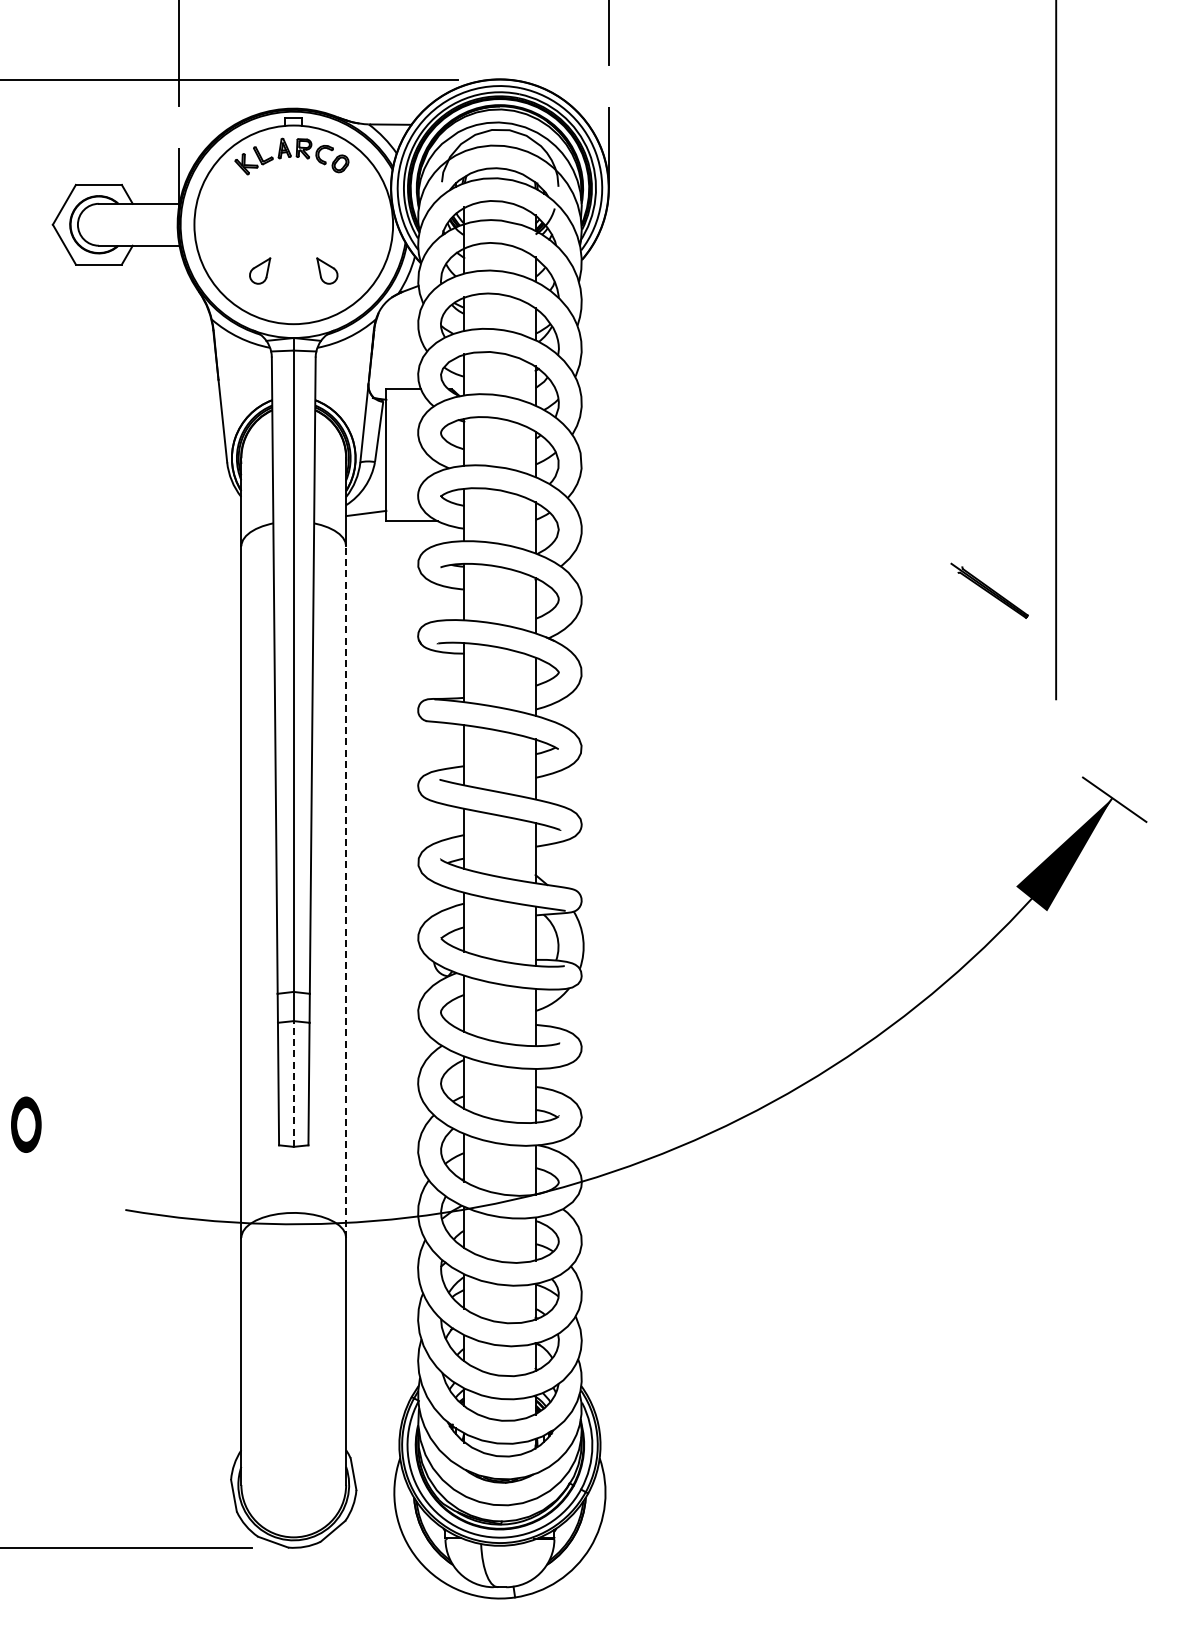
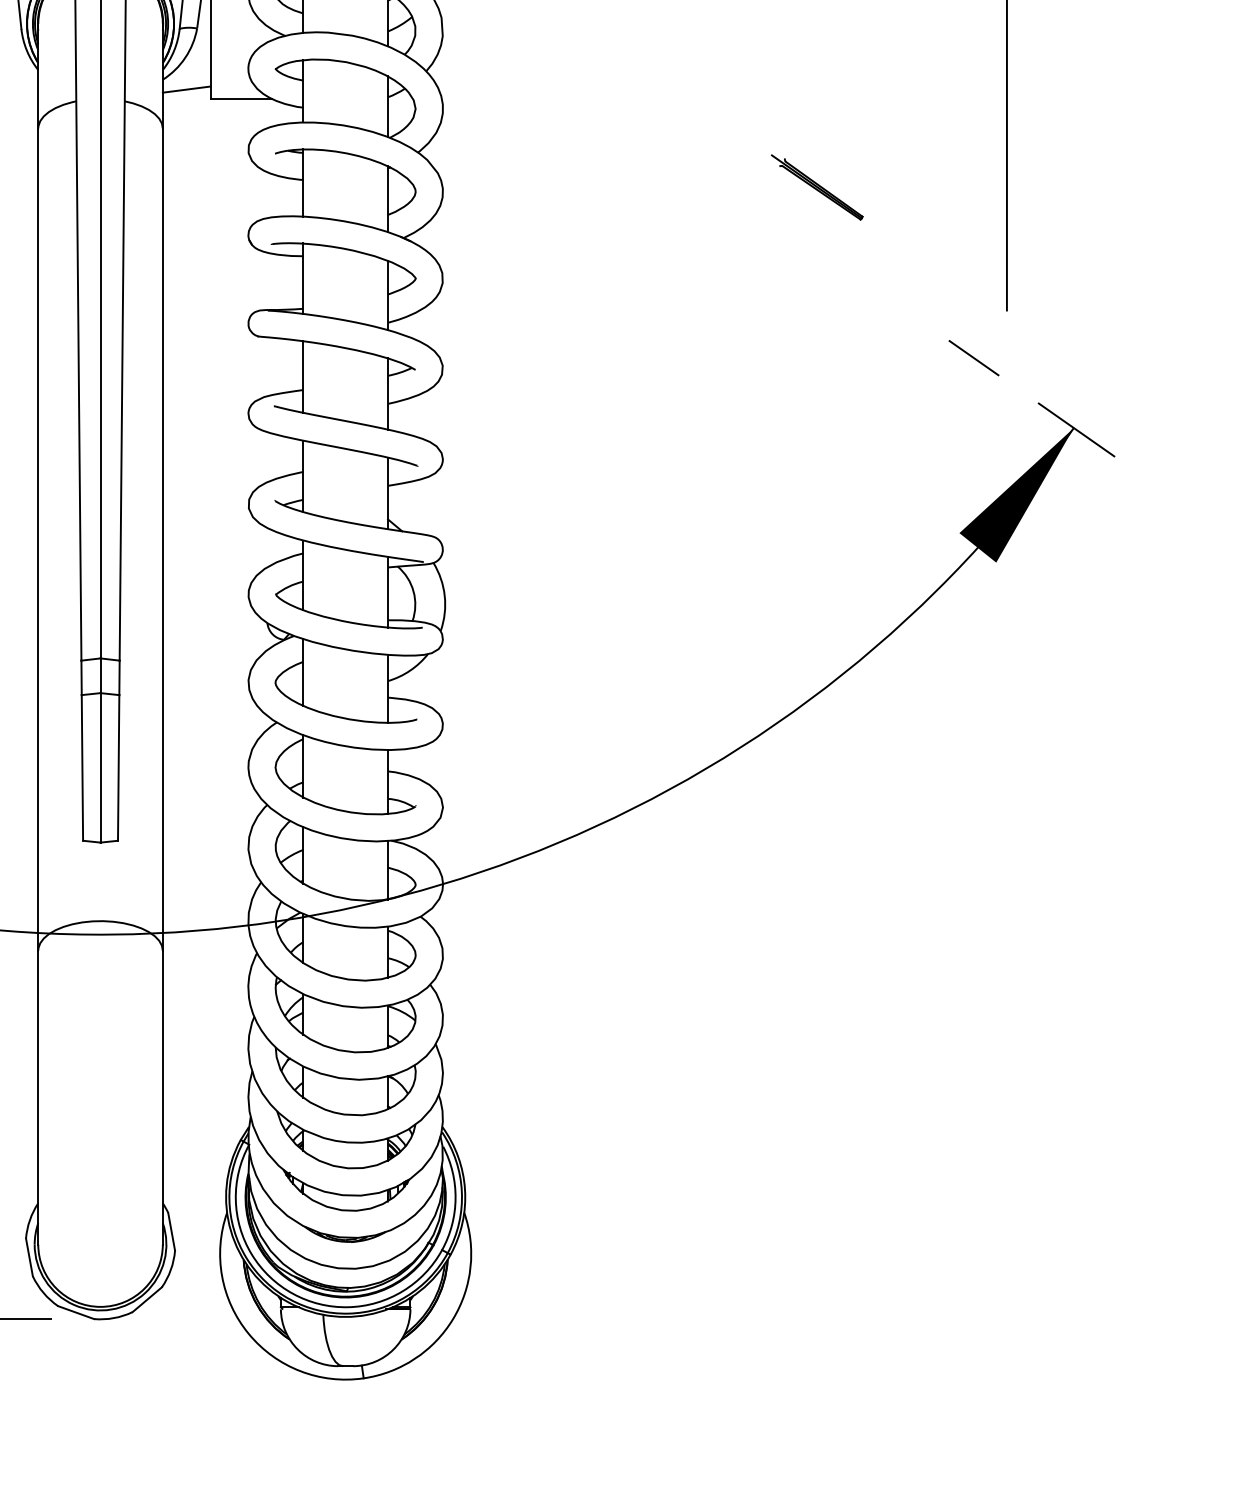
part: (989, 590) -> (817, 187), moved
line: (1027, 739) -> (972, 358), added
line: (346, 892) -> (163, 540), dashed -> solid
line: (293, 1084) -> (100, 768), dashed -> solid

